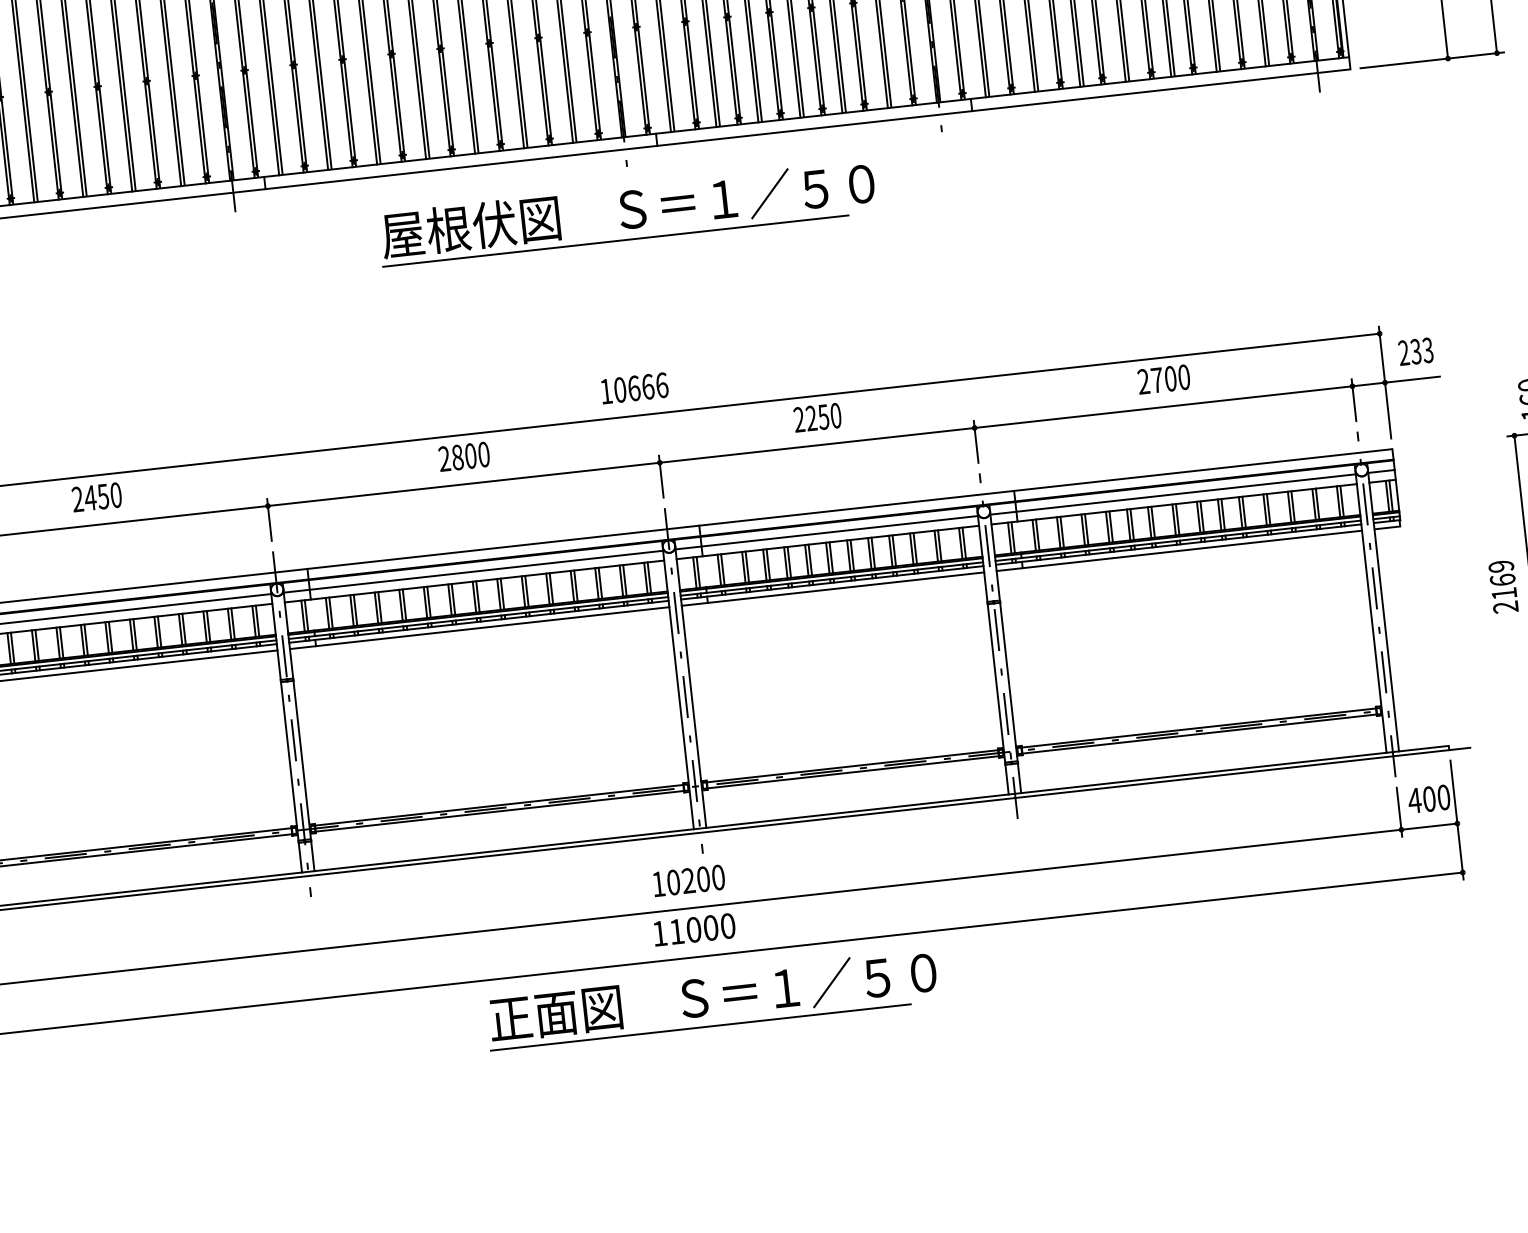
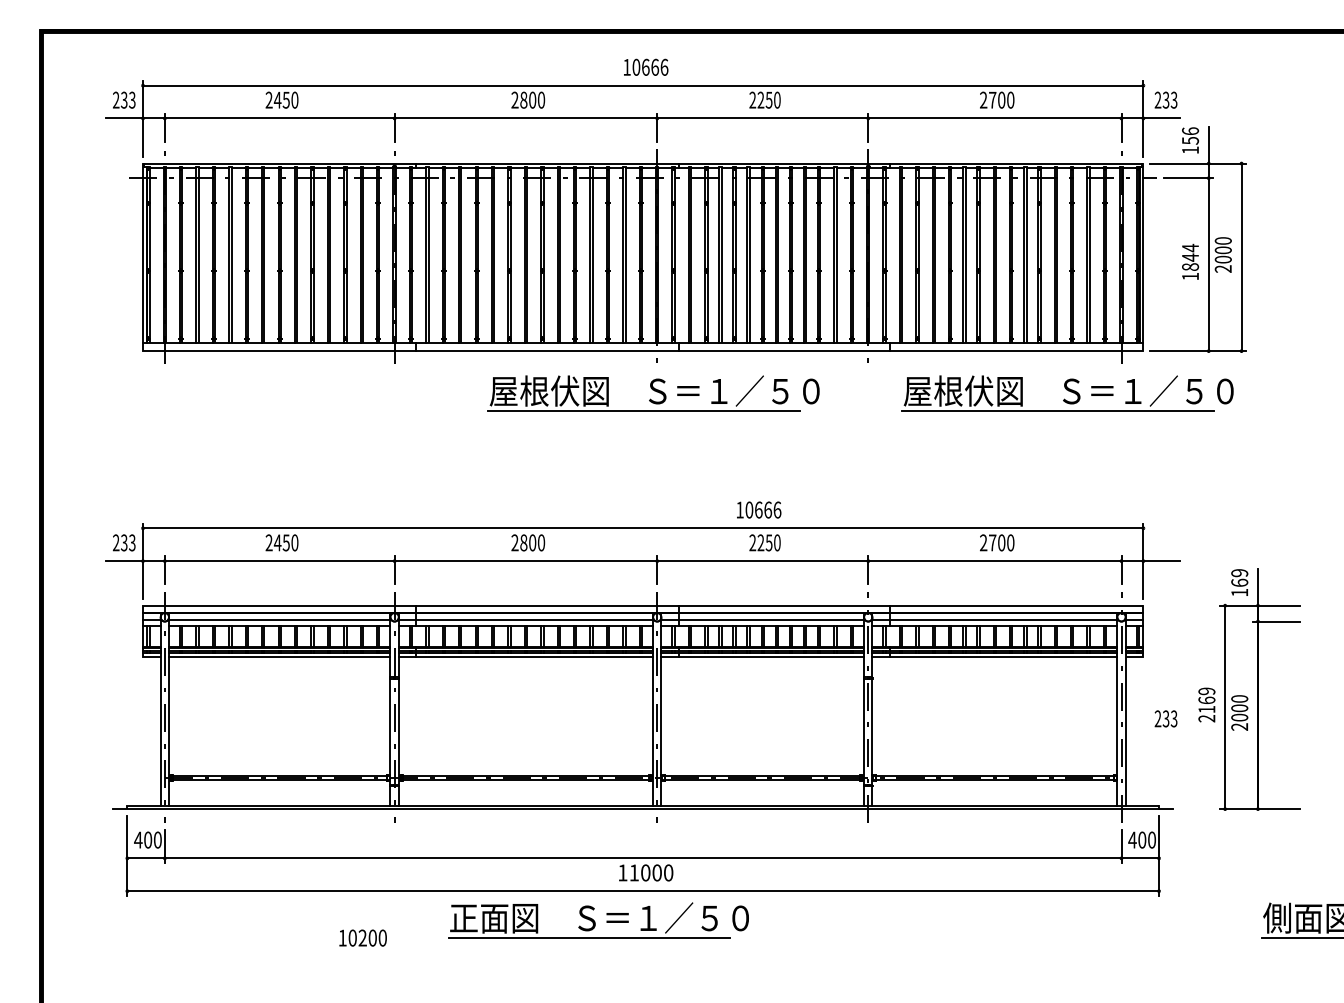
part: (1244, 145) -> (1067, 393), added
text: (1415, 351) -> (1165, 718), moved
text: (635, 387) -> (759, 509), moved
text: (688, 880) -> (362, 937), moved
part: (711, 999) -> (598, 920), moved

